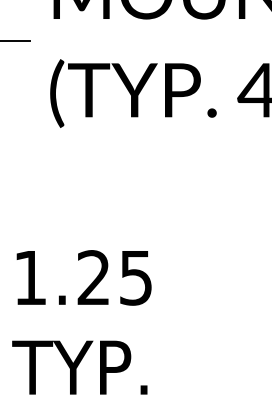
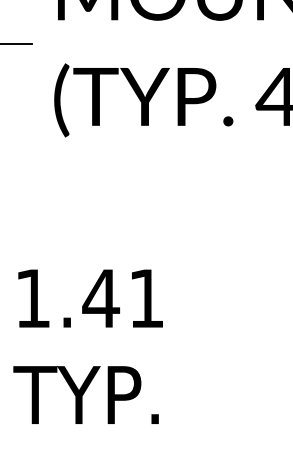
text: (113, 277) -> (122, 298), 1.25 -> 1.41

